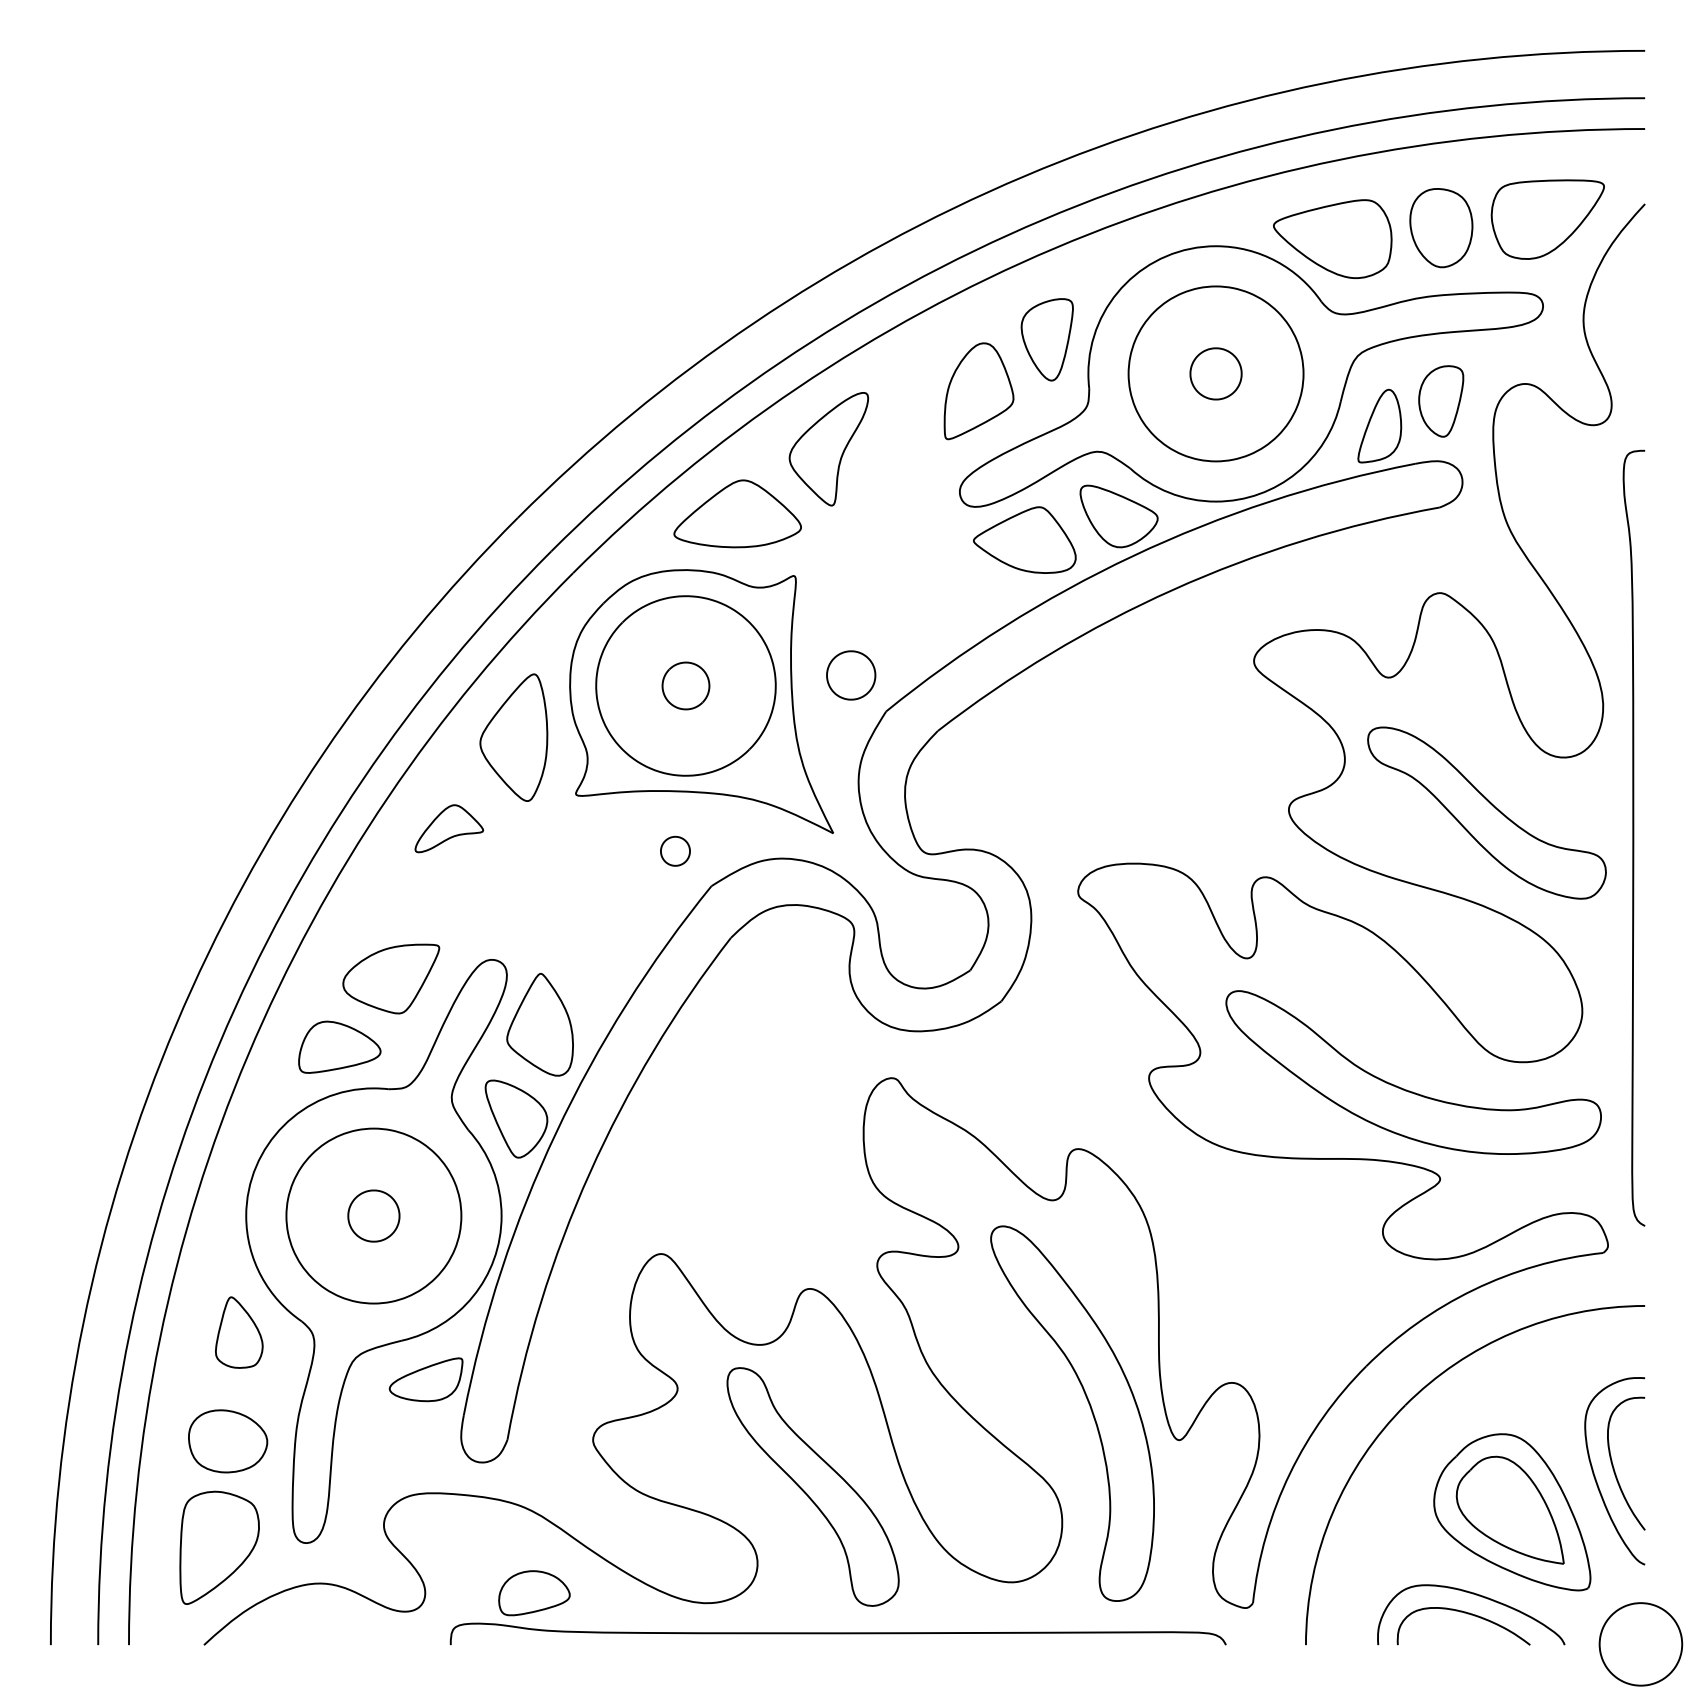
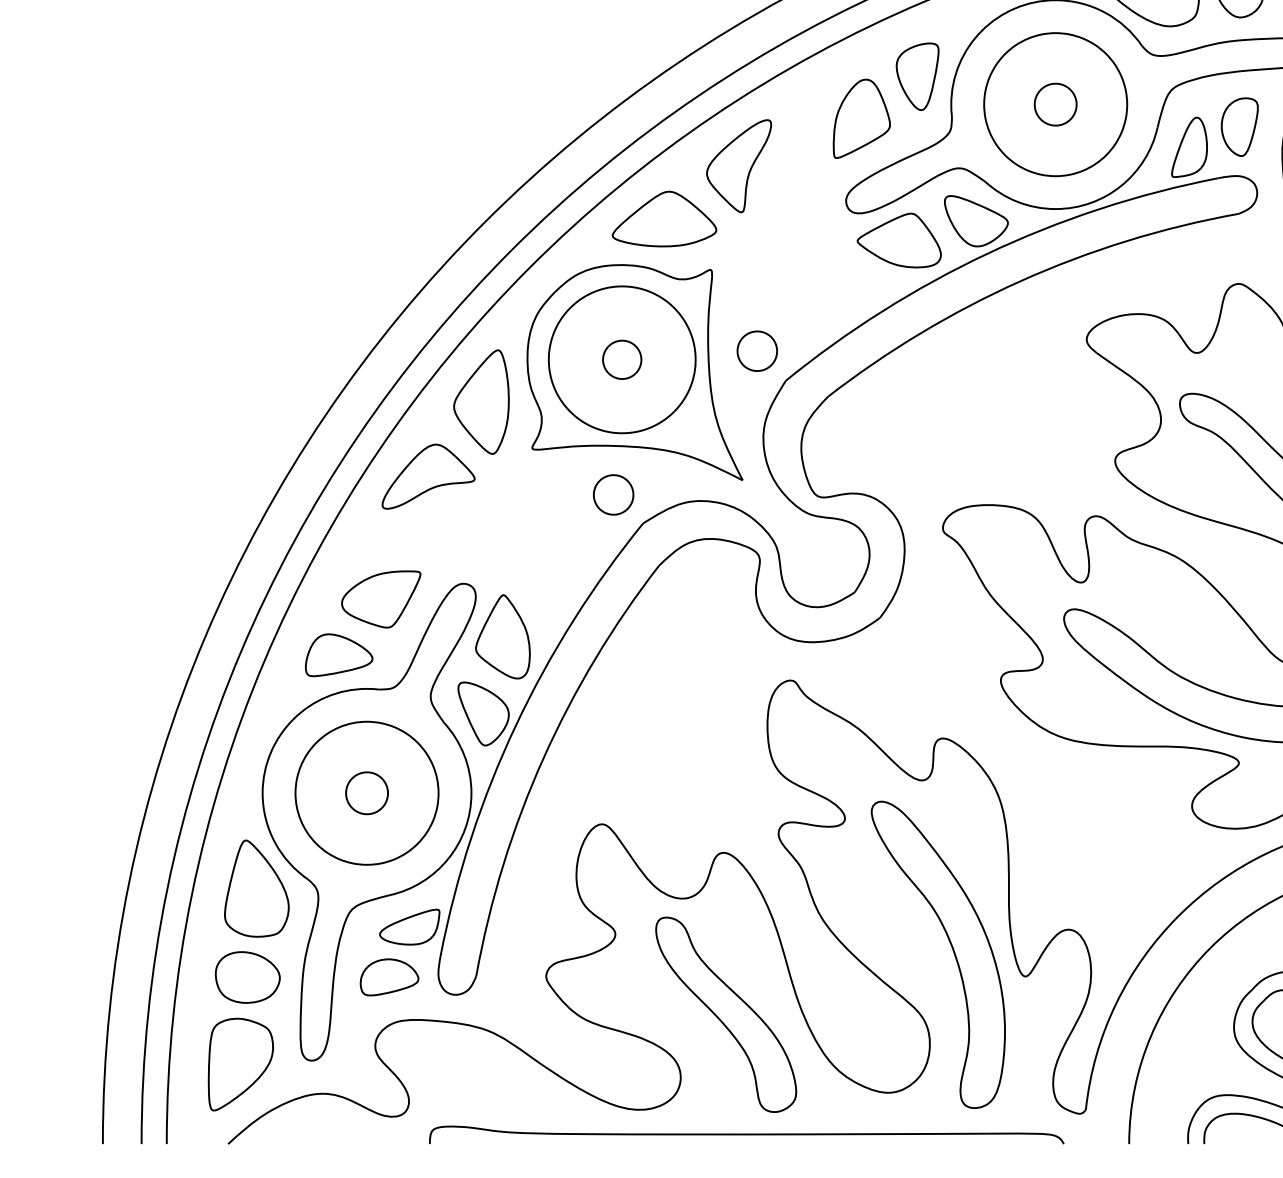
part: (449, 828) -> (428, 476), size x1.67
part: (675, 851) -> (613, 495), size x1.67
part: (239, 1332) -> (257, 888), size x1.67
part: (534, 1593) -> (389, 977), moved

